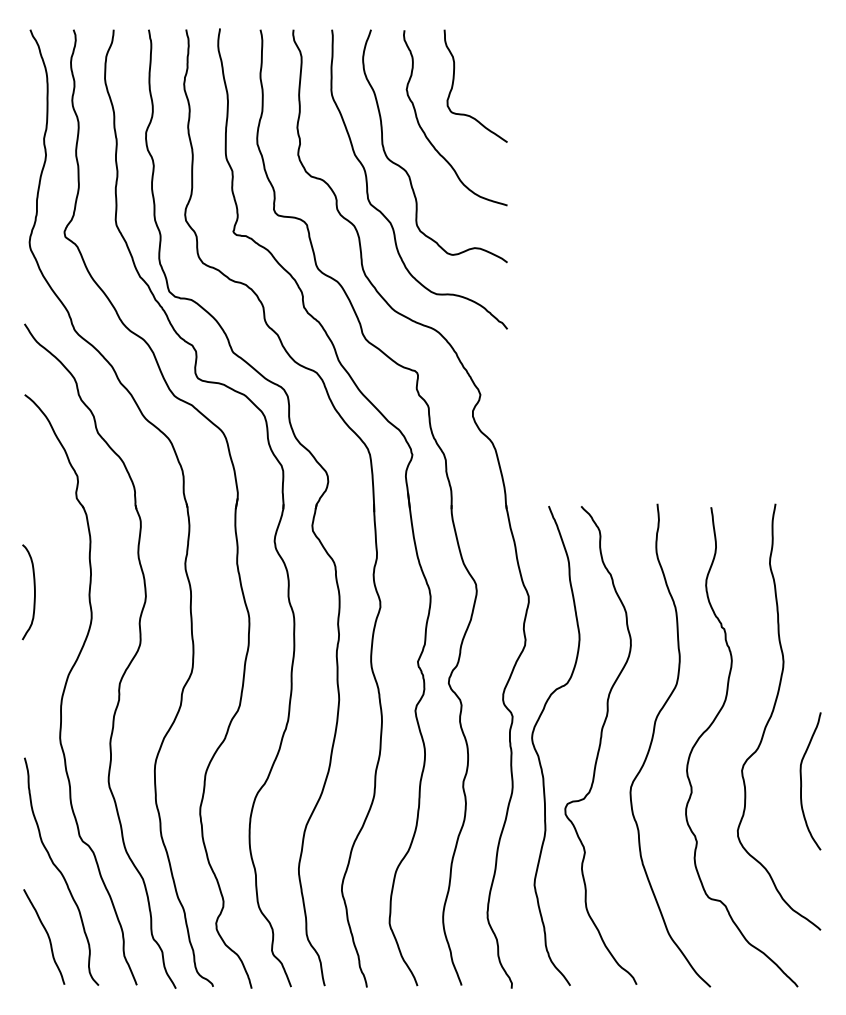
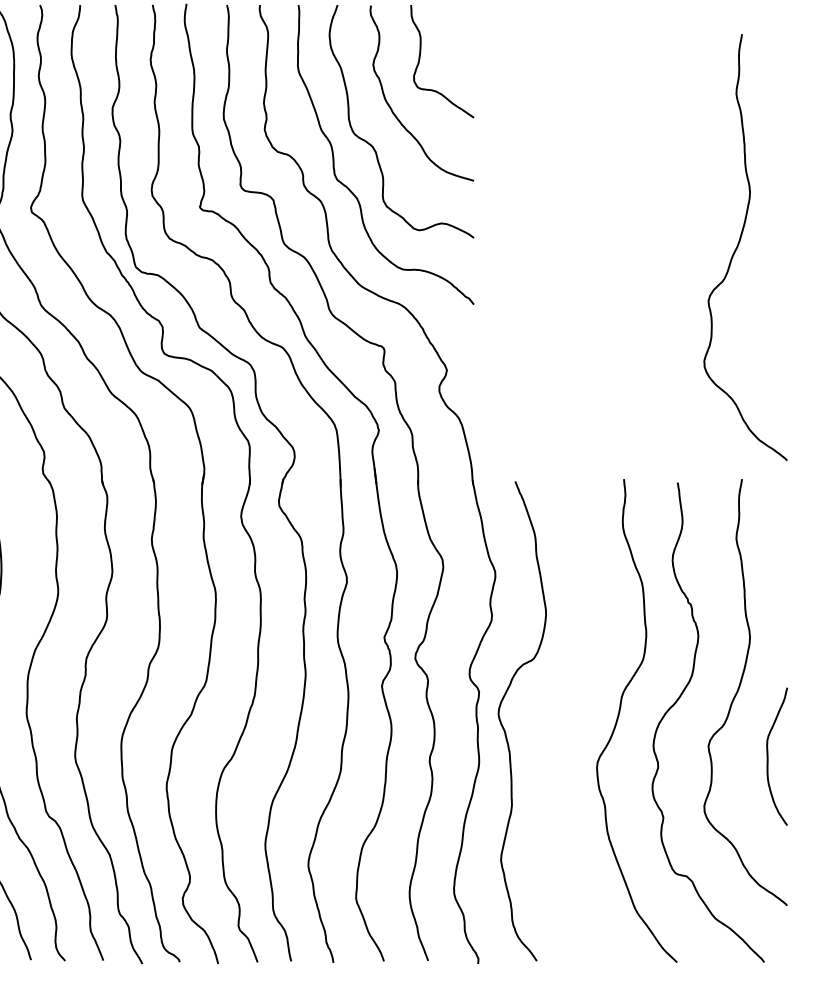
curve: (772, 270) -> (739, 245), added
curve: (600, 745) -> (567, 720), removed

